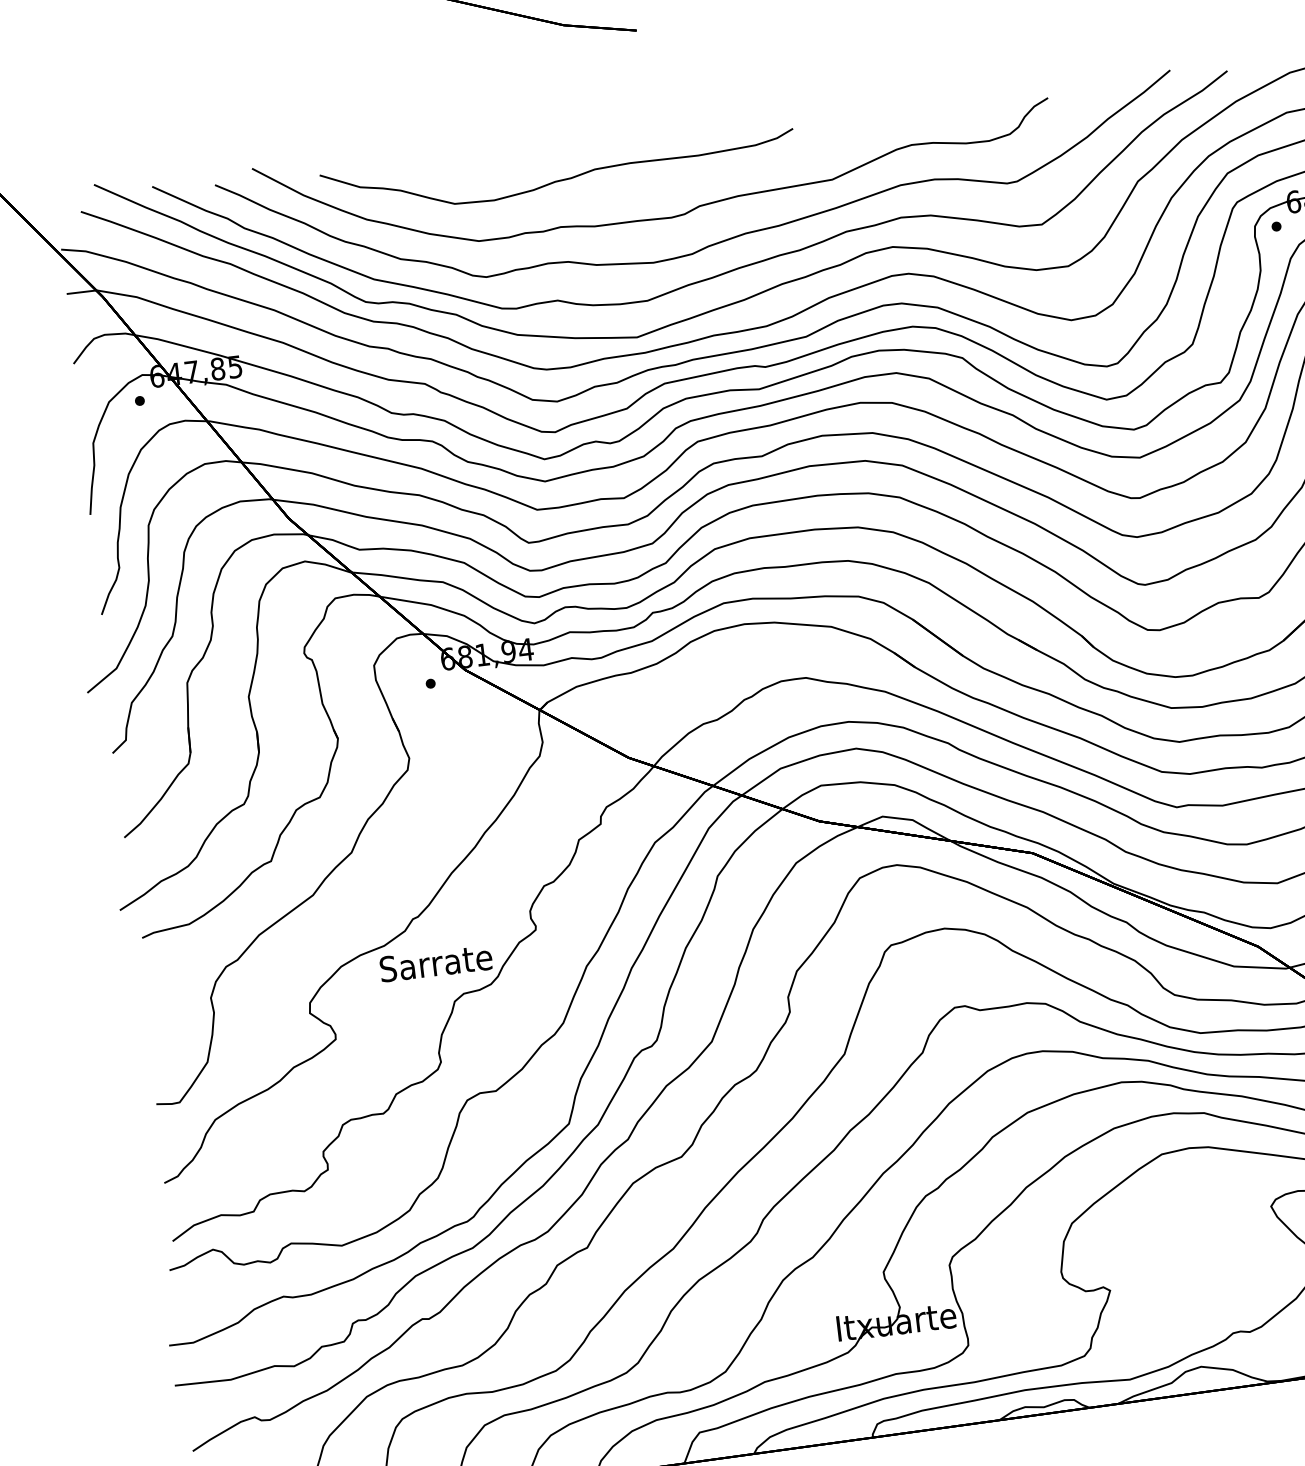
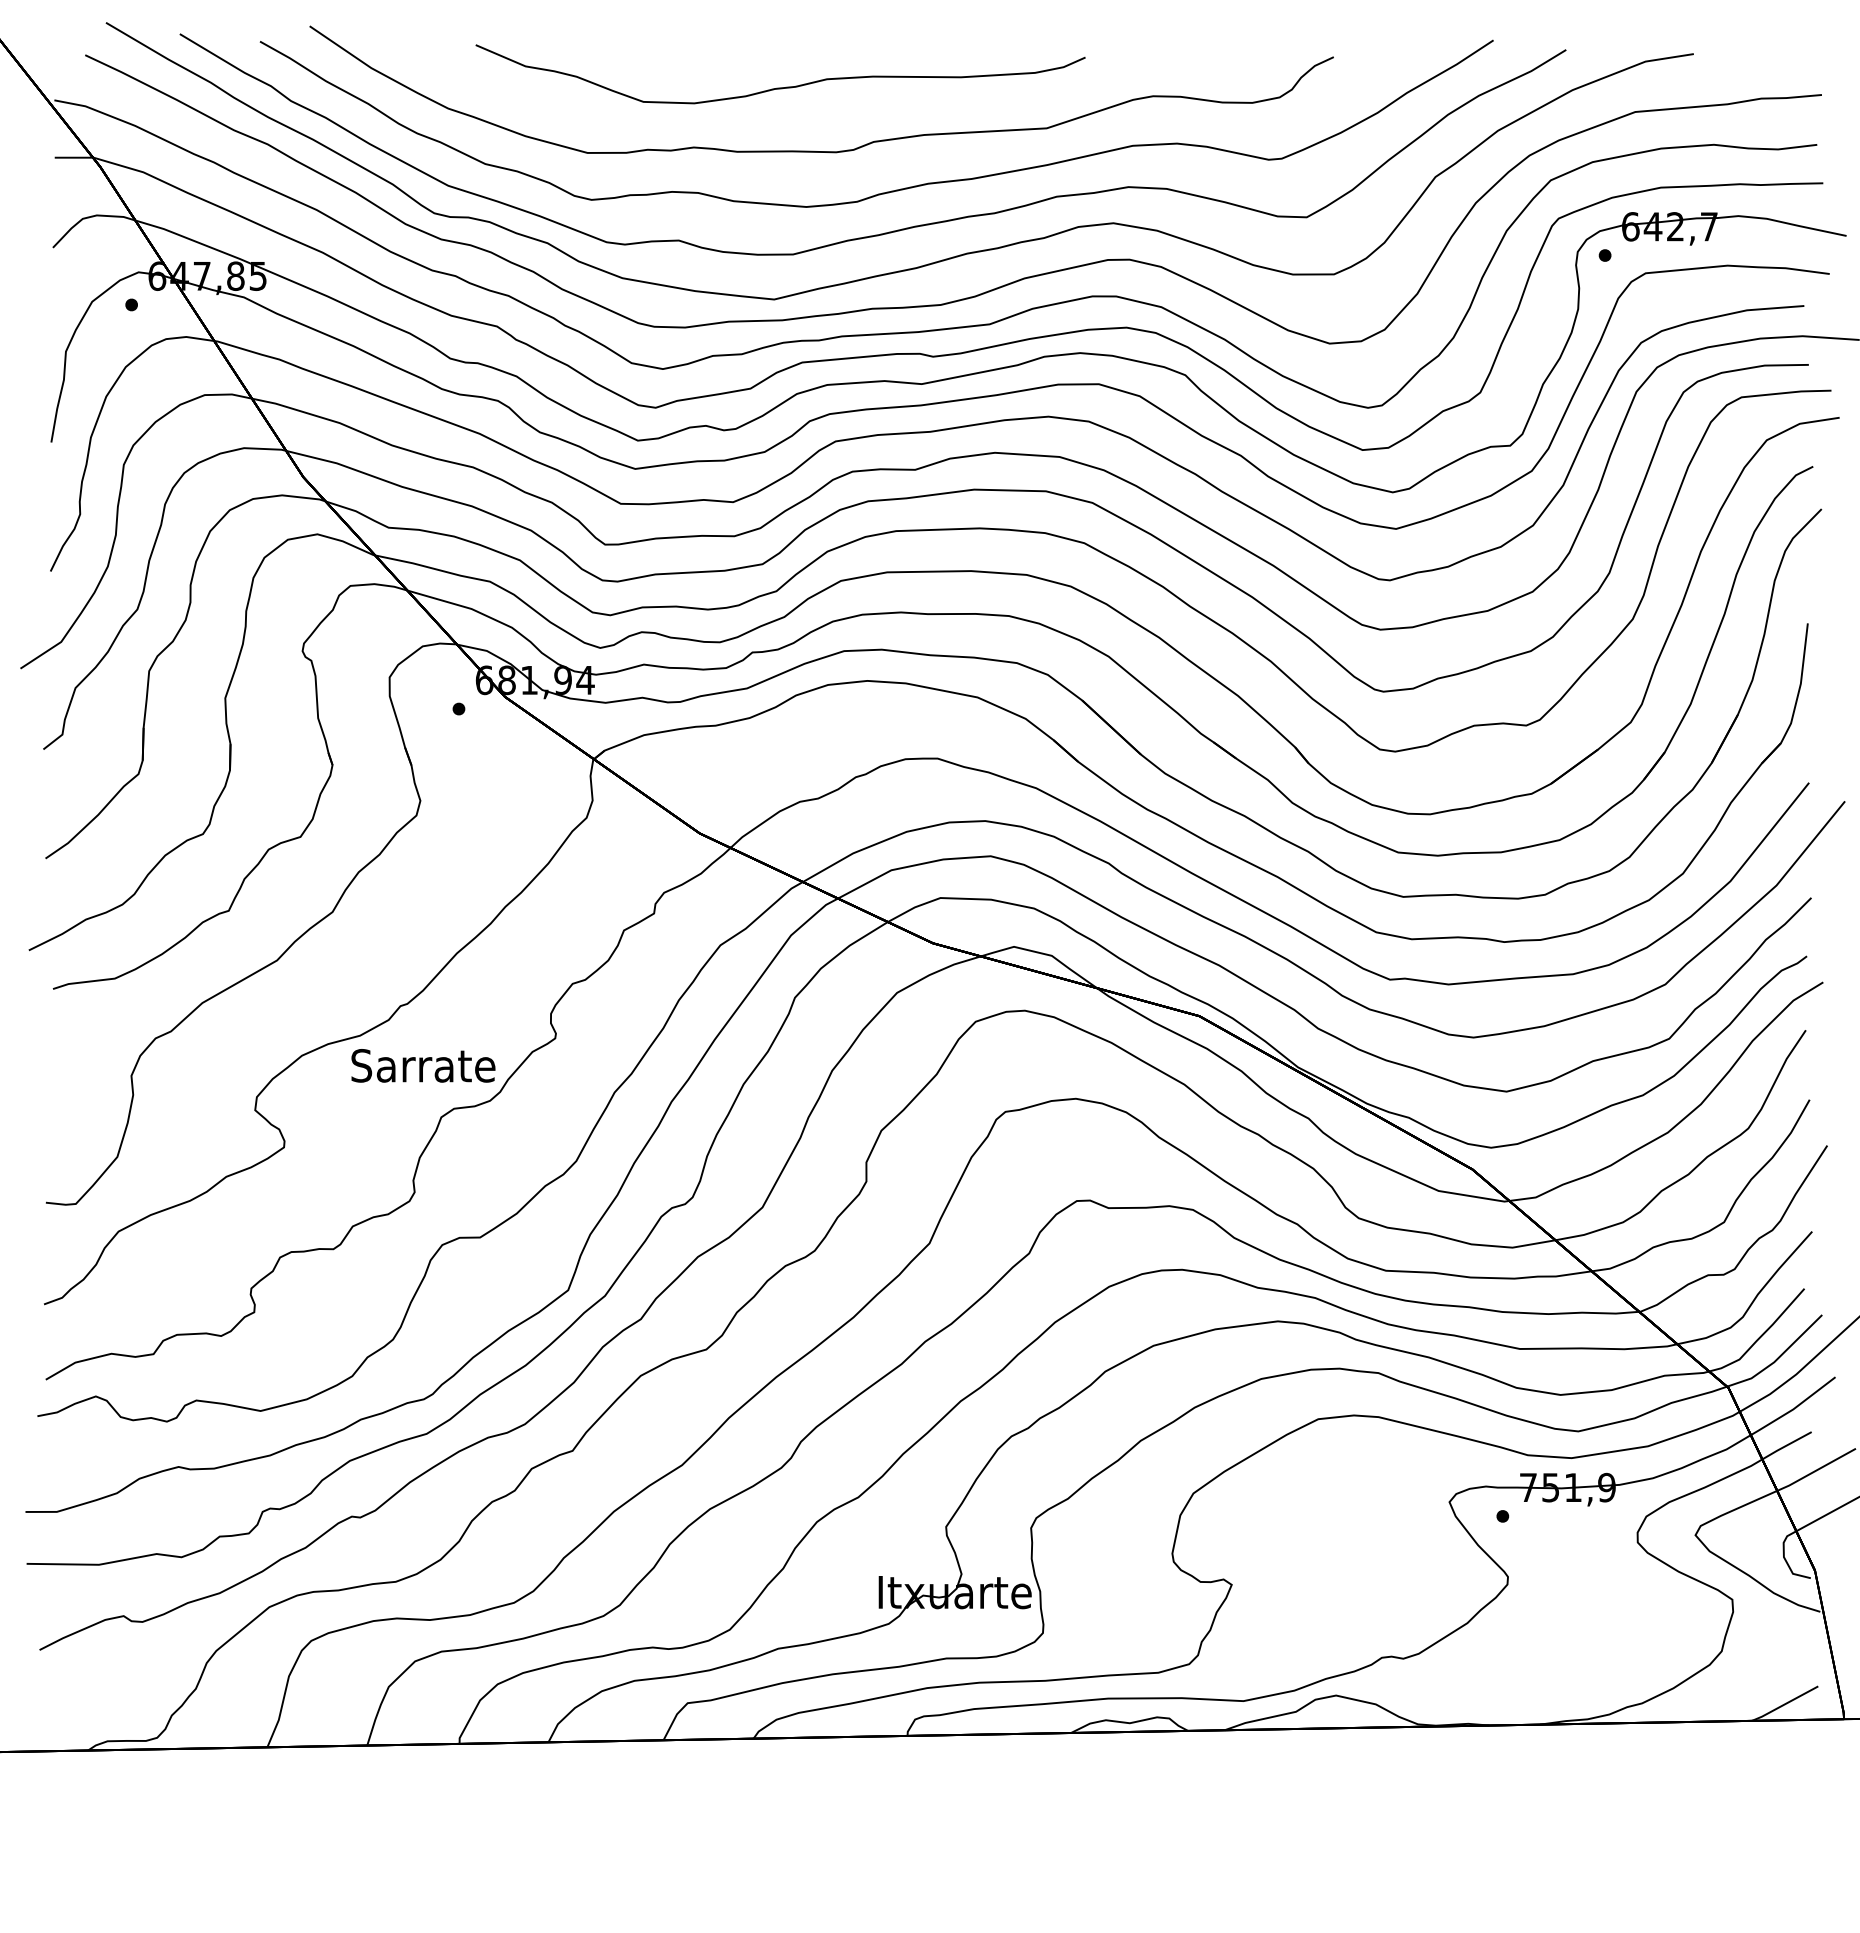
curve: (559, 180) -> (780, 87), moved

